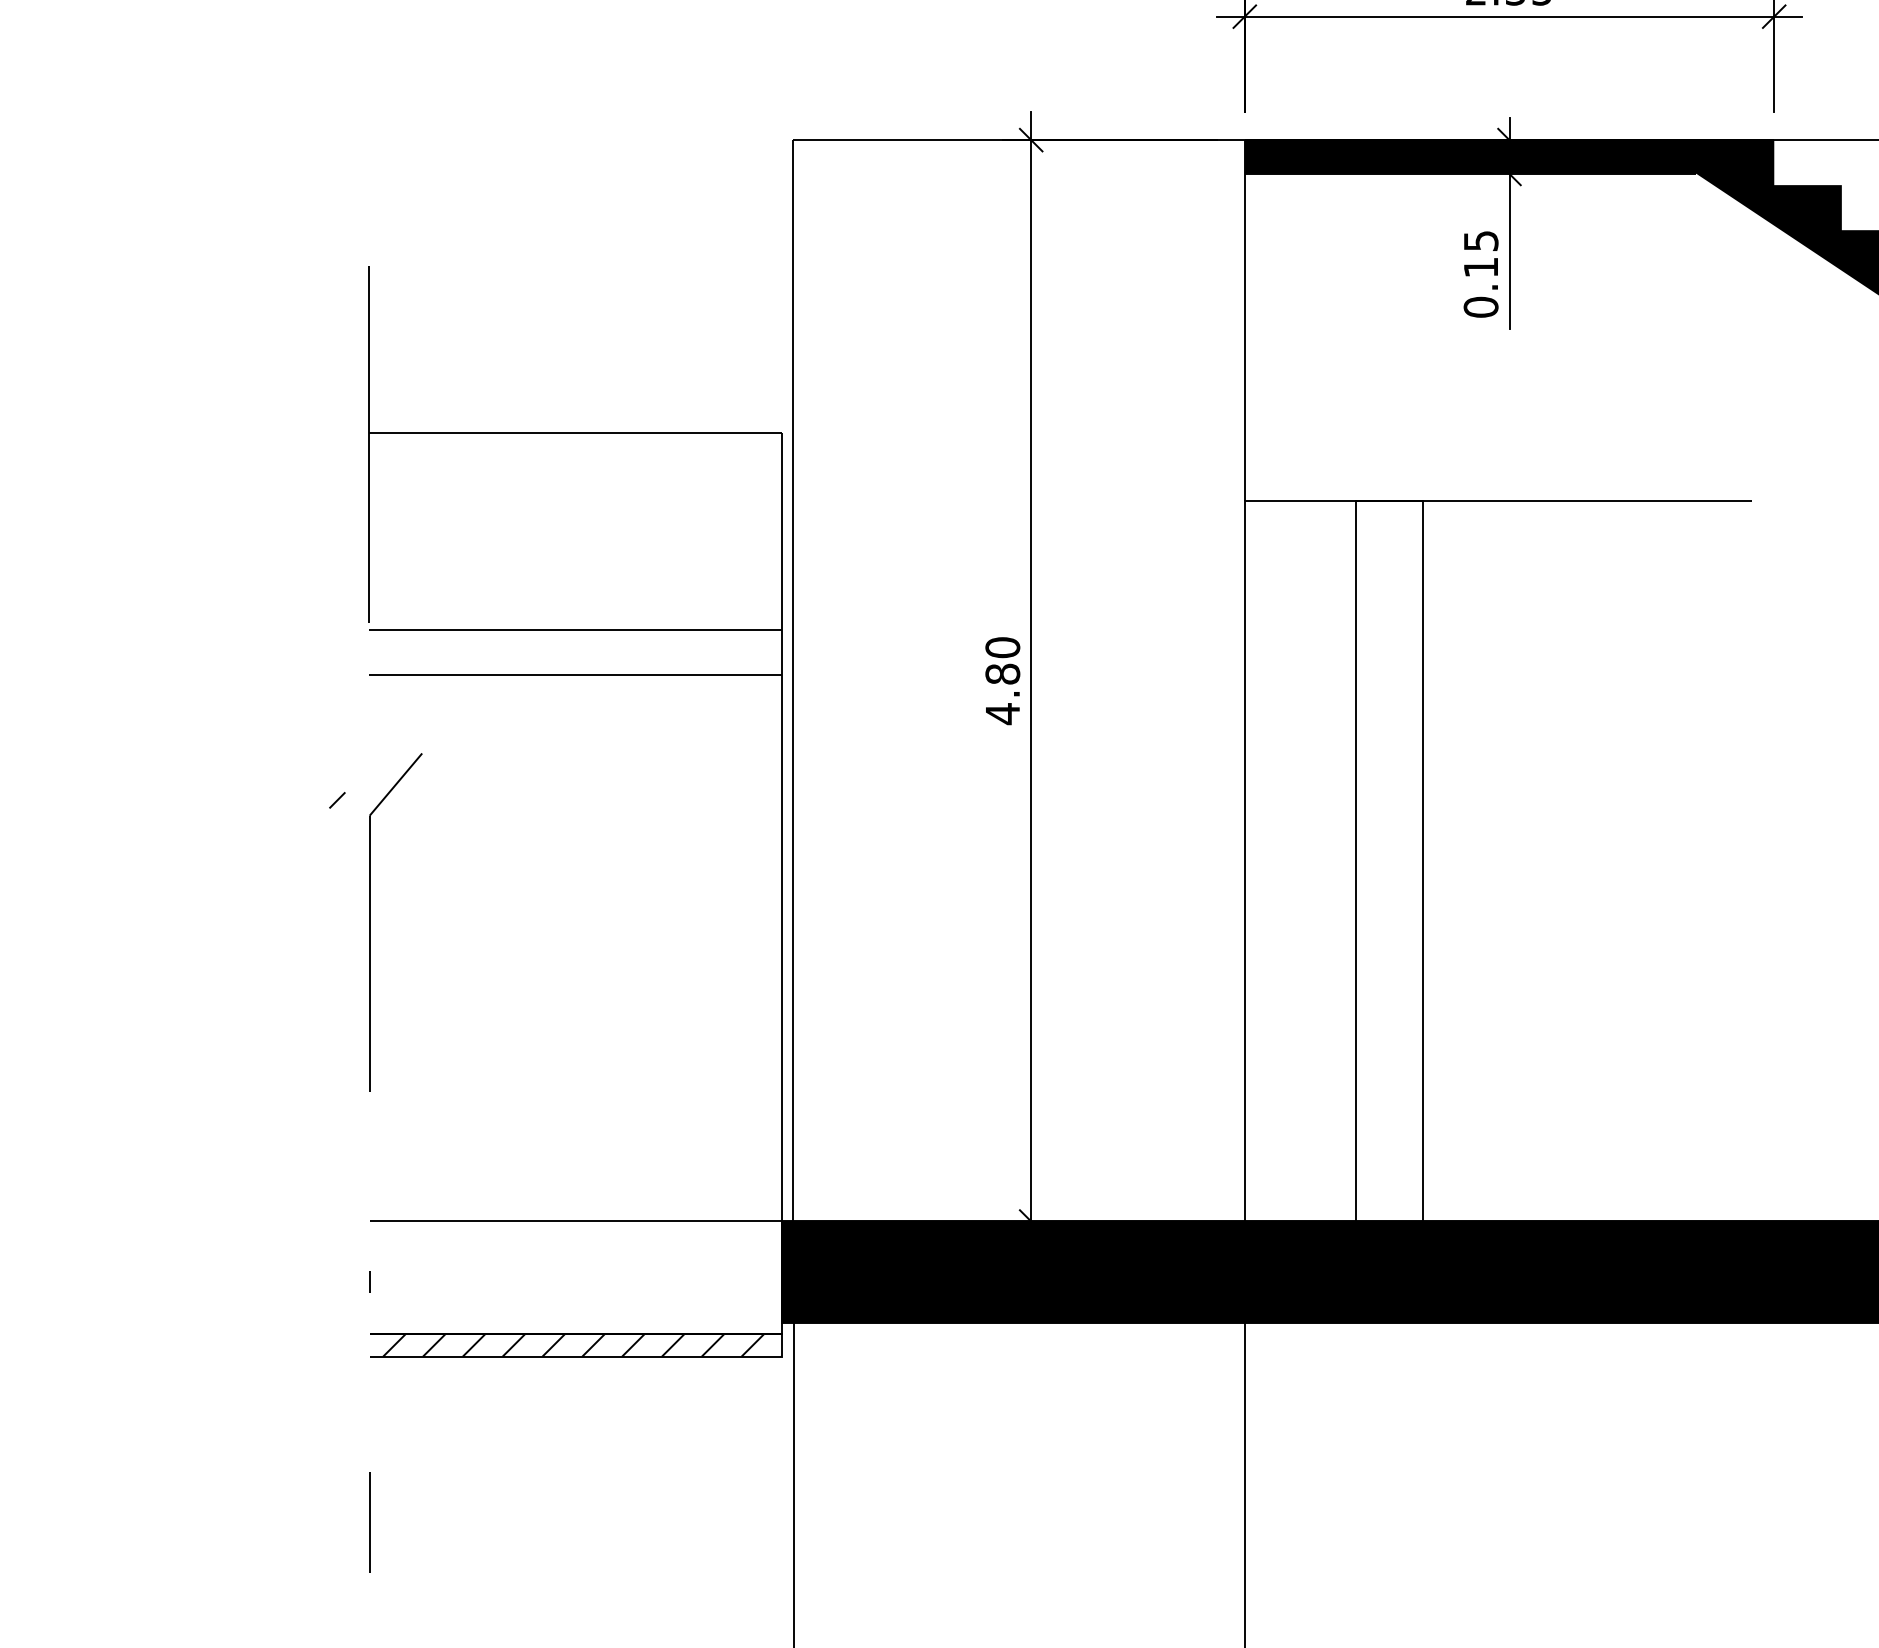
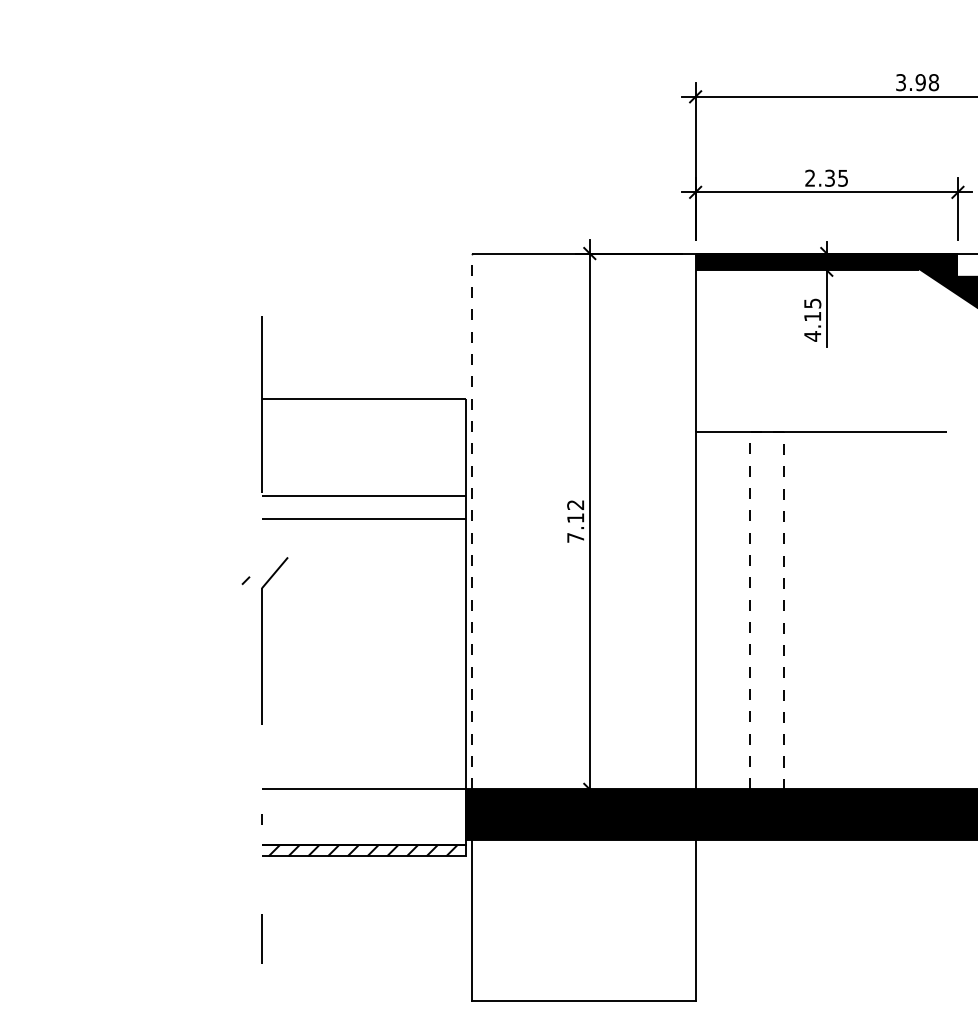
text: (1480, 307) -> (812, 336), 0.15 -> 4.15
line: (1389, 501) -> (767, 432), solid -> dashed
line: (792, 680) -> (471, 521), solid -> dashed
text: (1002, 680) -> (575, 521), 4.80 -> 7.12

